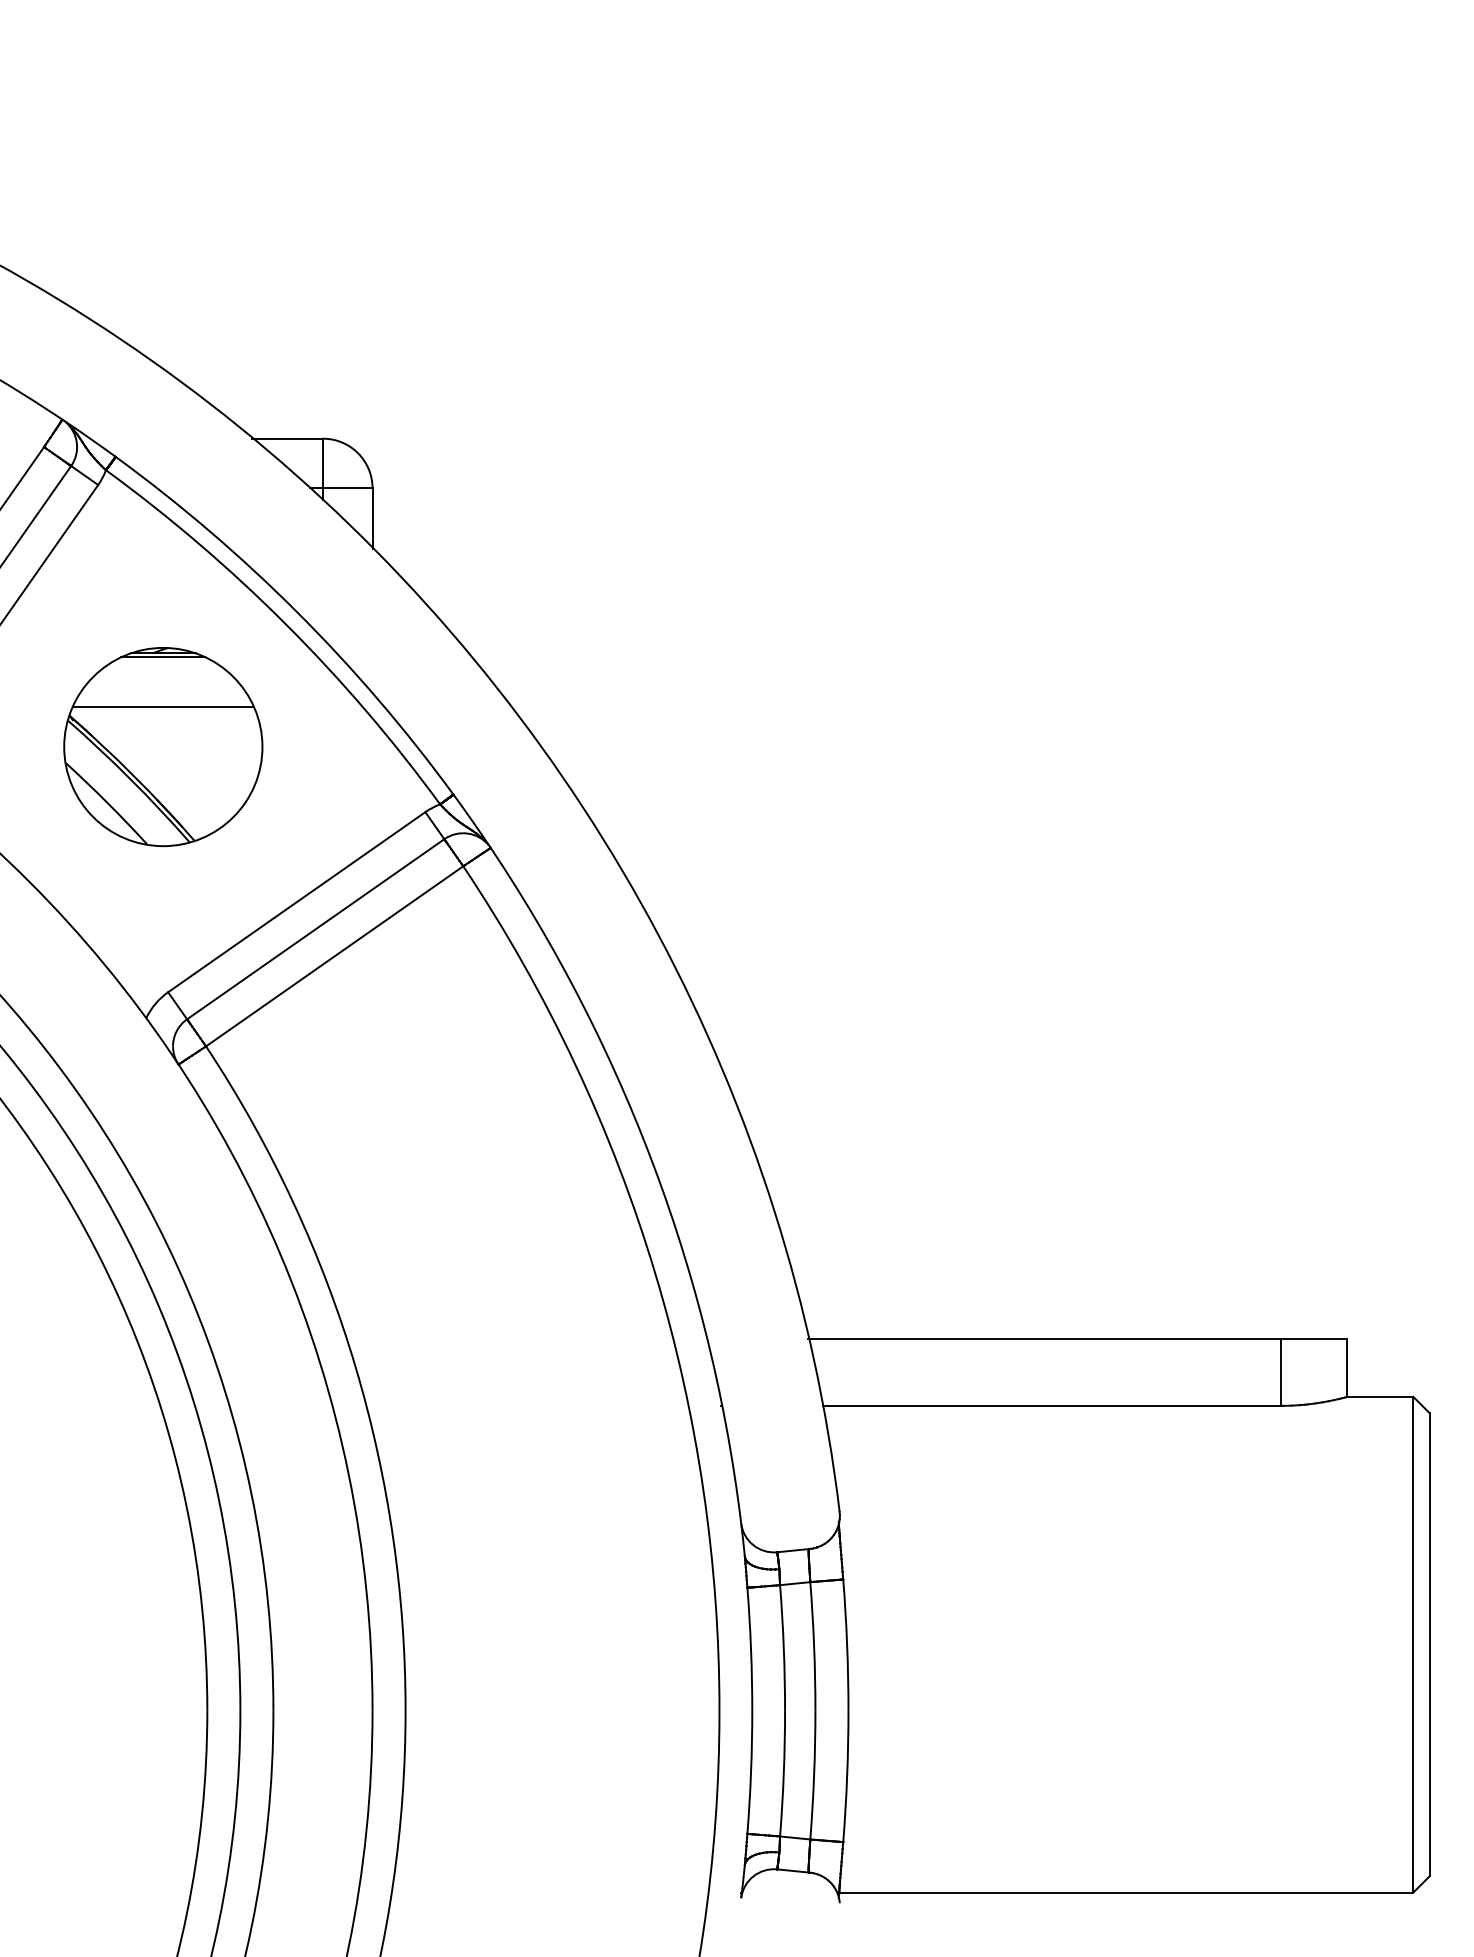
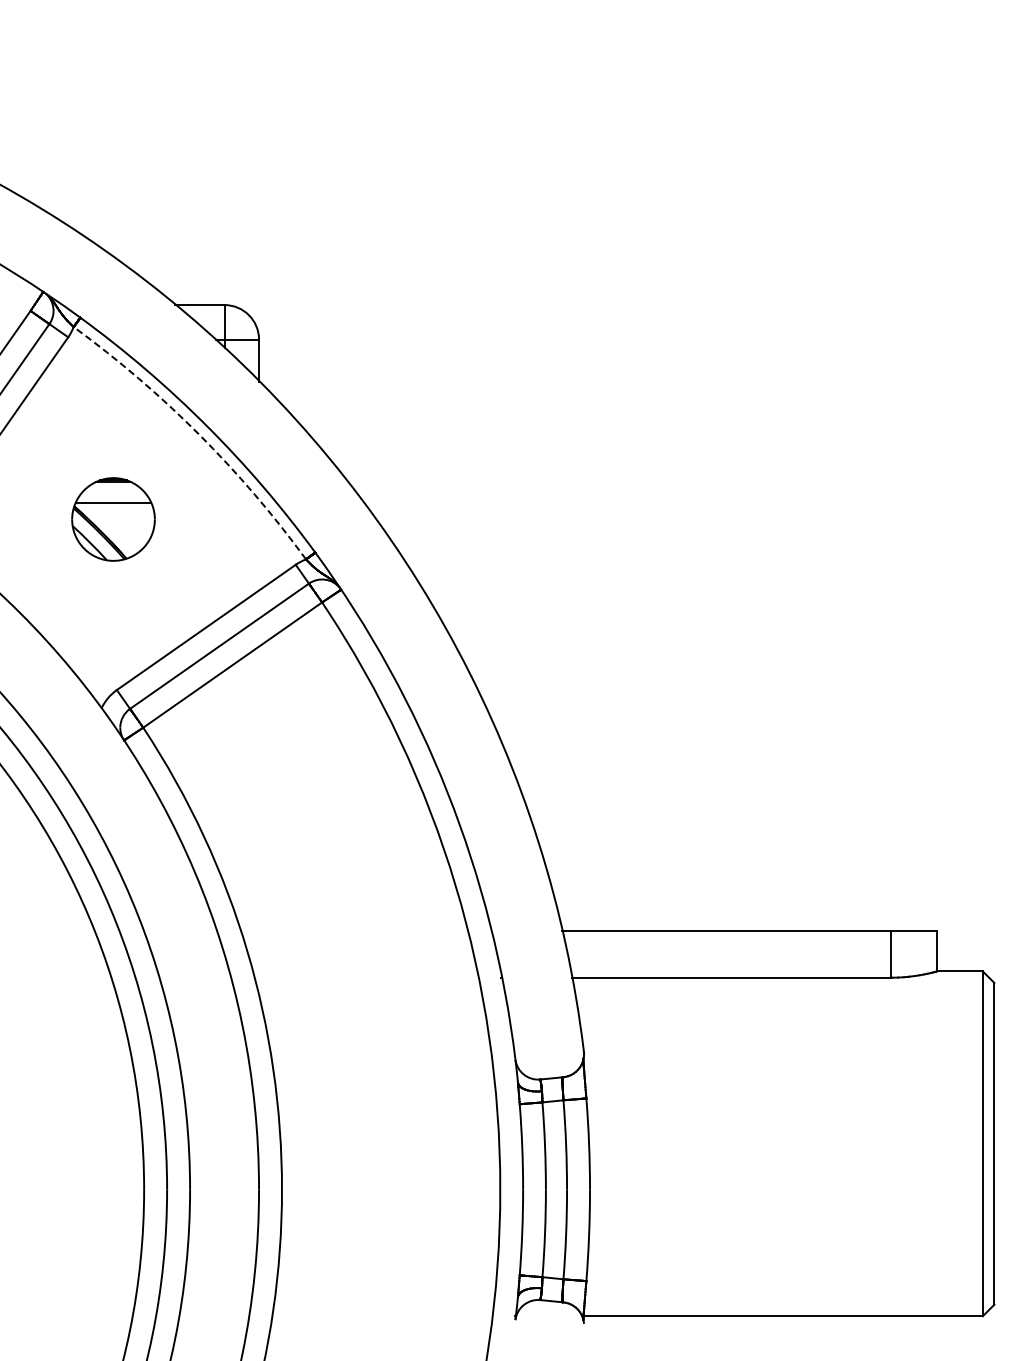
arc: (285, 624) -> (198, 434), solid -> dashed
part: (163, 746) -> (113, 519), size x0.6

